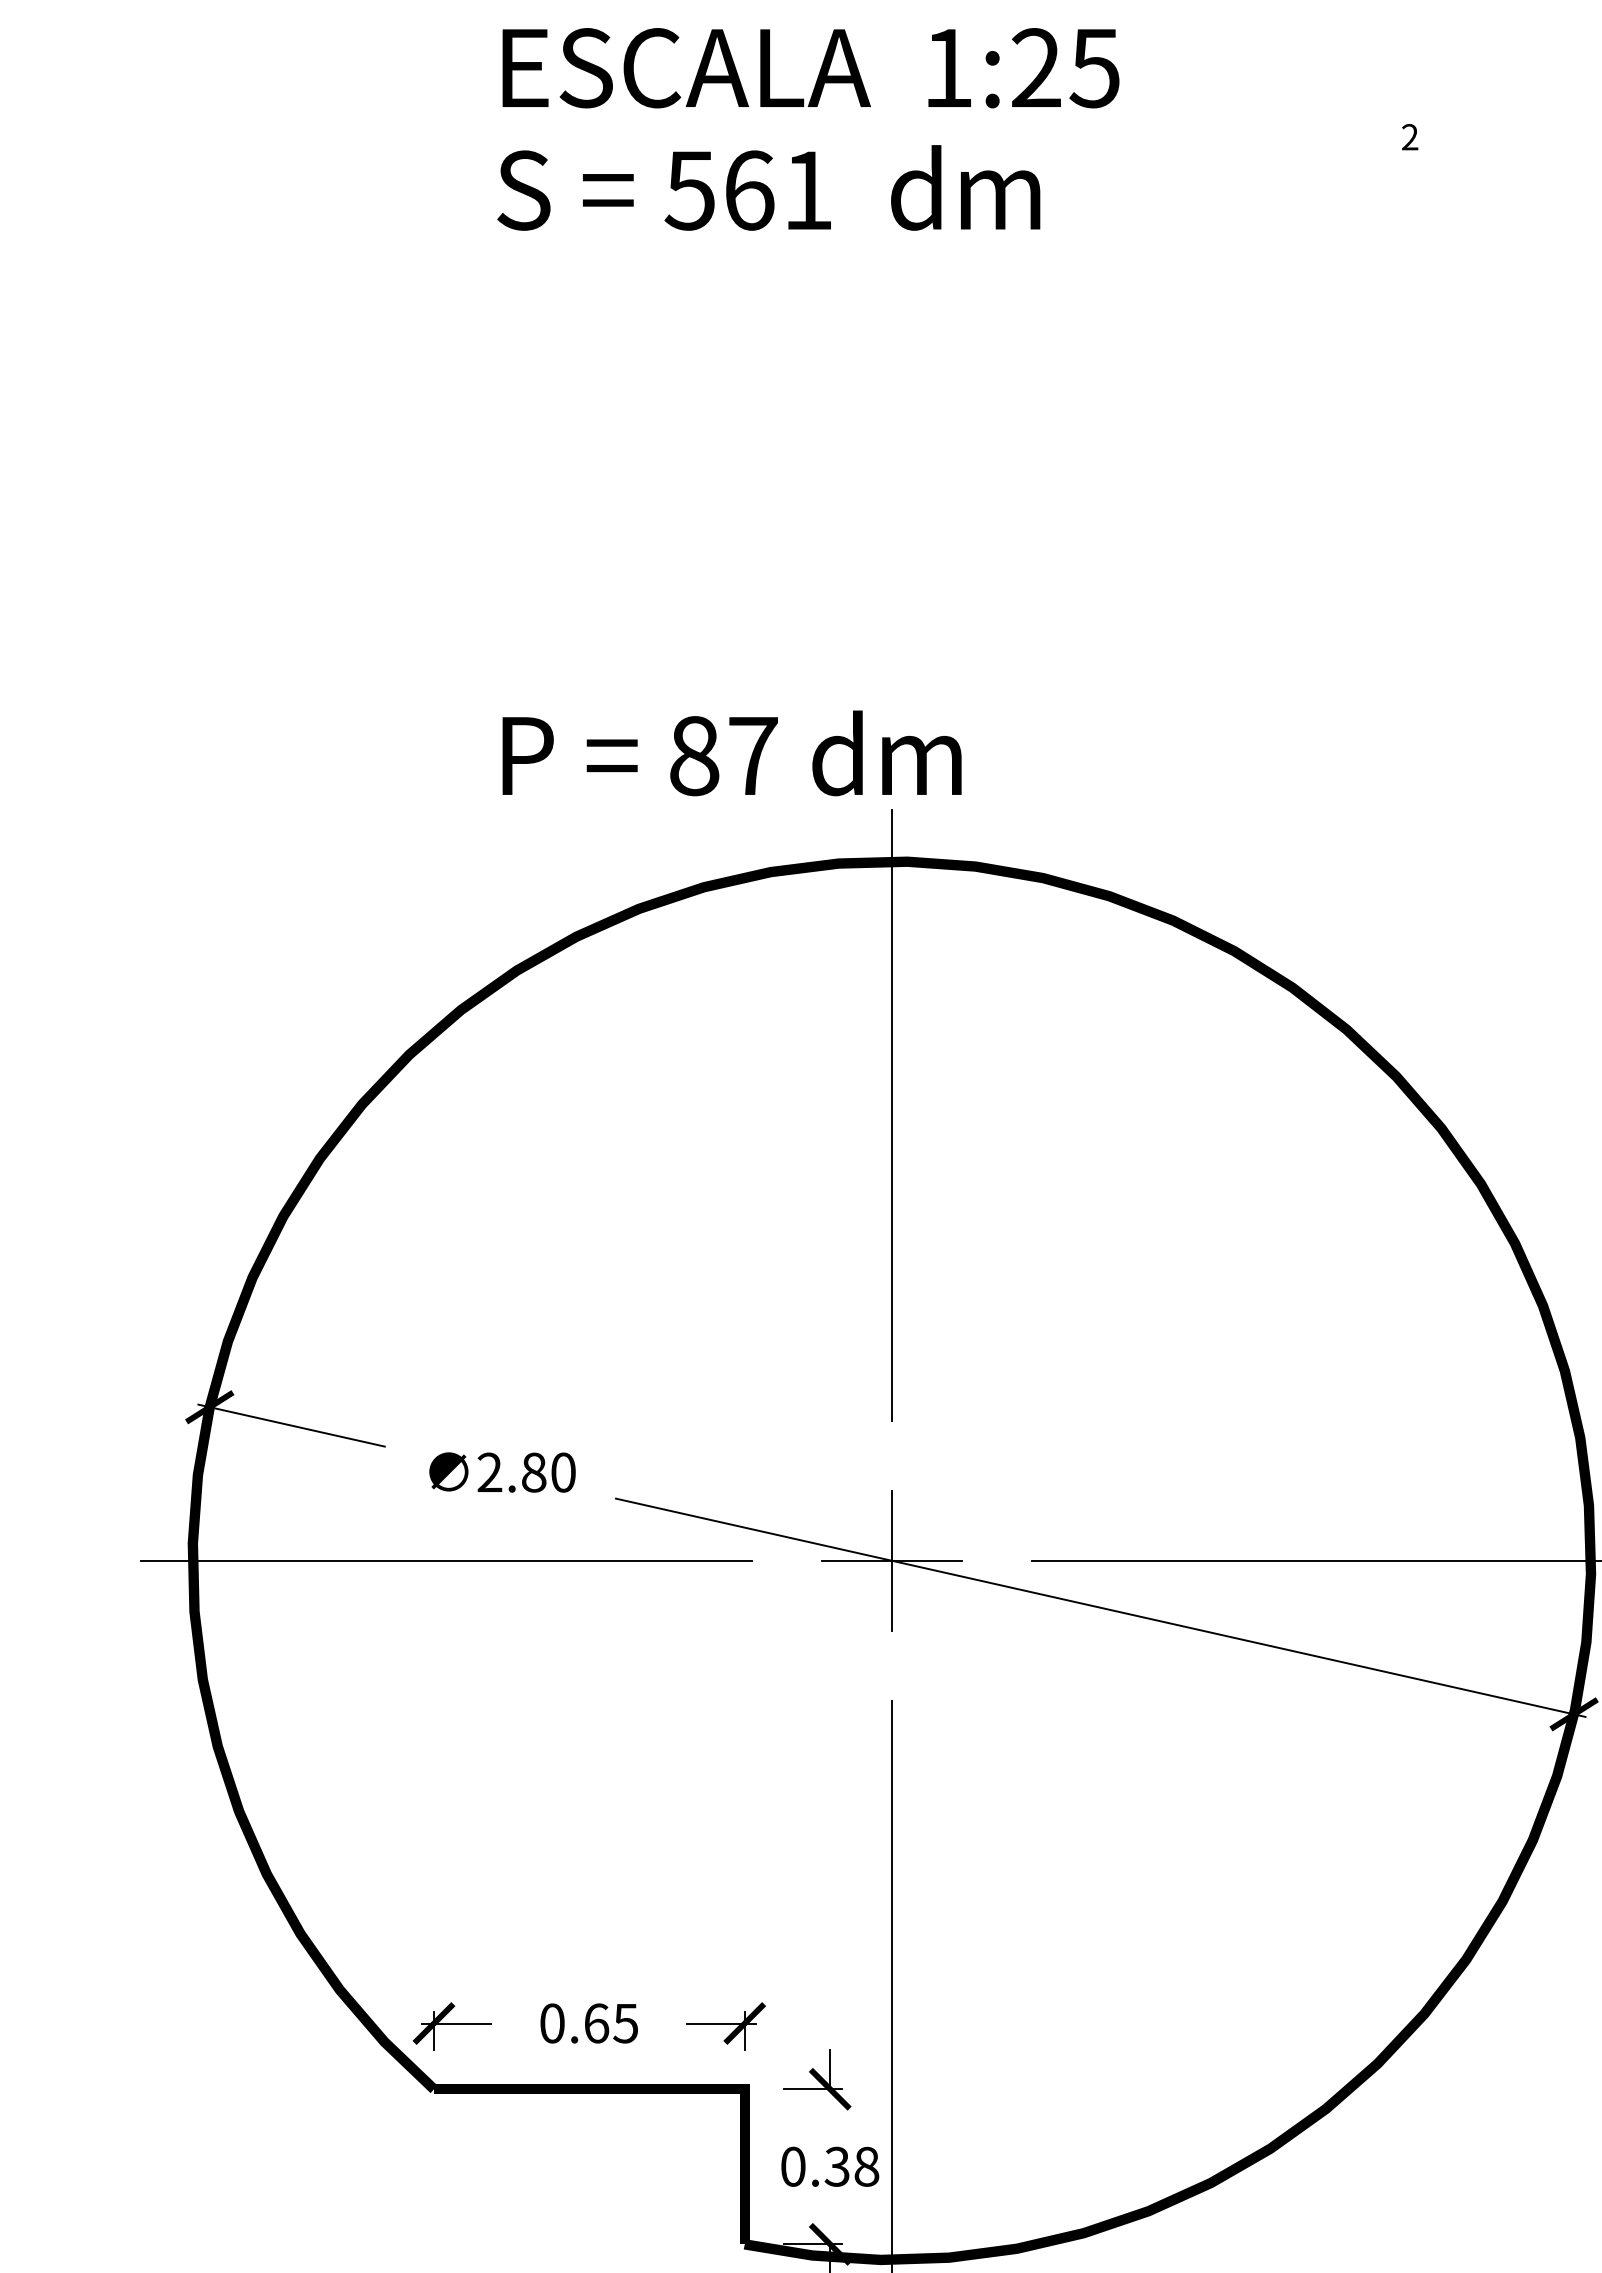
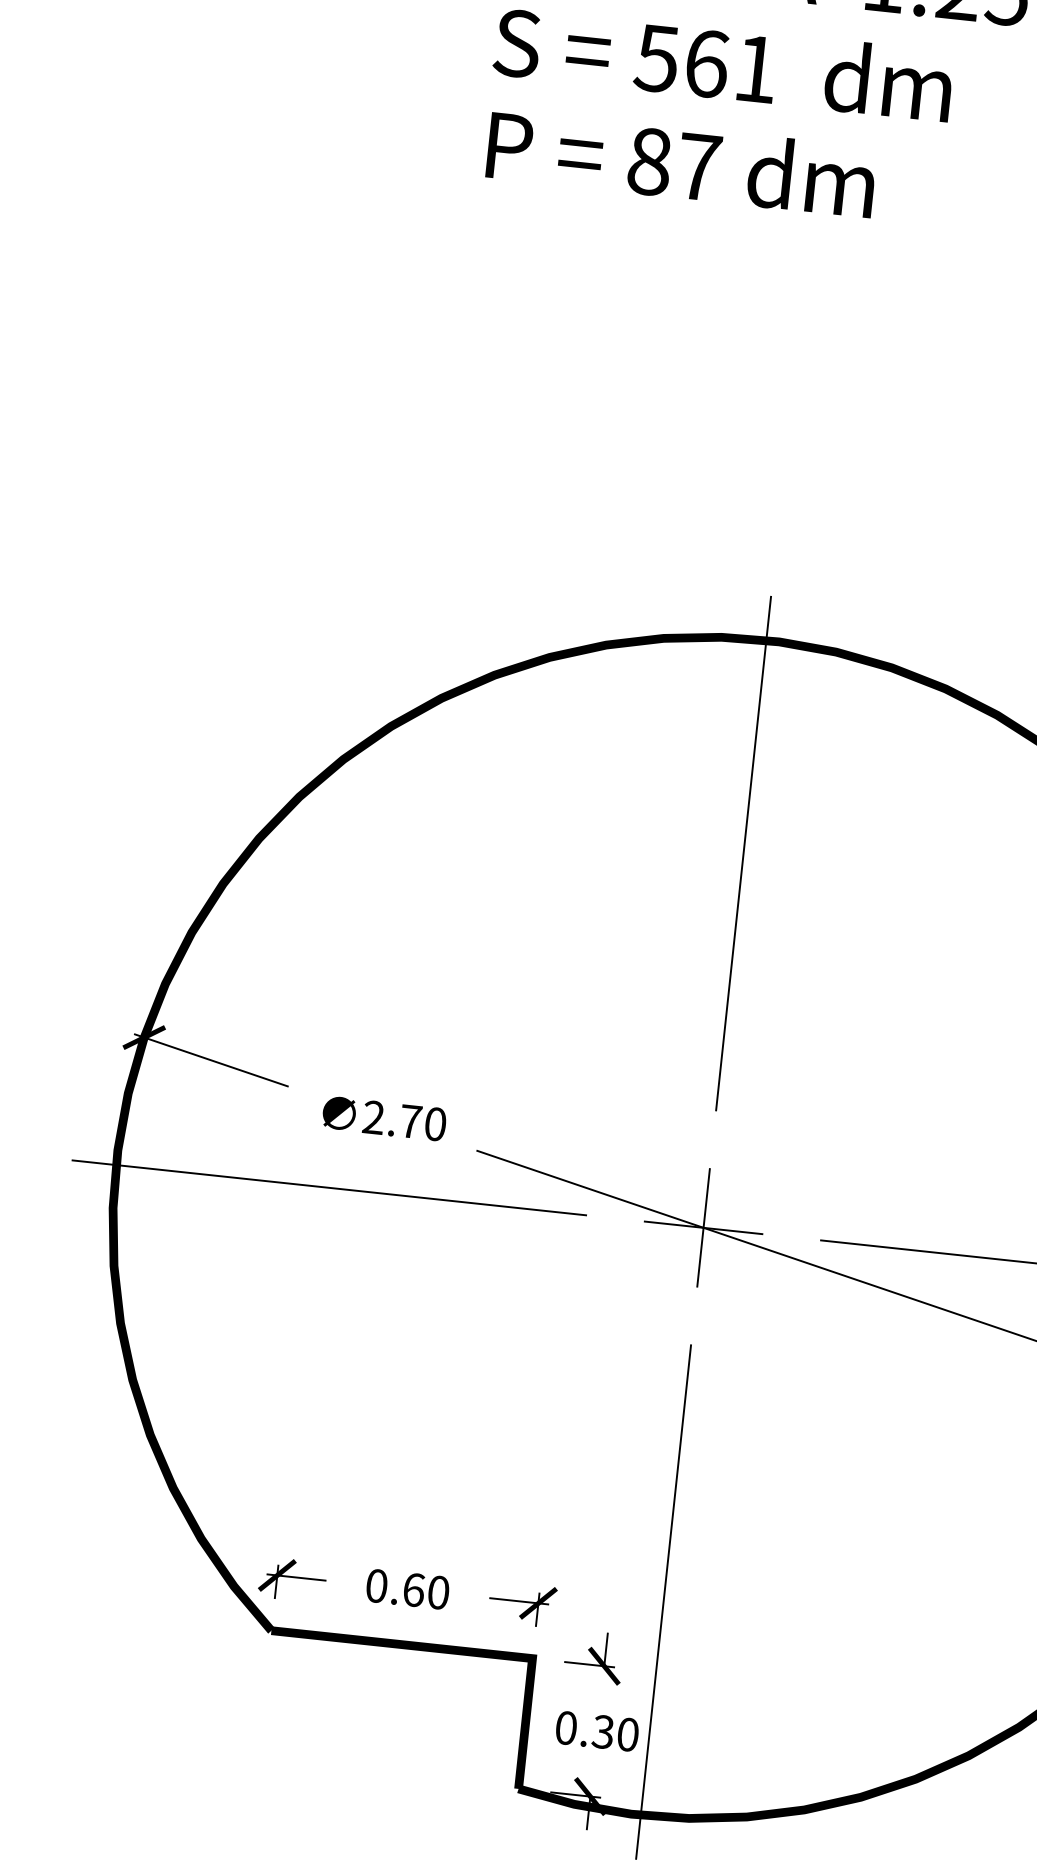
text: (731, 753) -> (681, 163), moved
text: (534, 1472) -> (411, 1121), 2.80 -> 2.70
text: (625, 2023) -> (438, 1592), 0.65 -> 0.60
text: (866, 2166) -> (627, 1734), 0.38 -> 0.30

